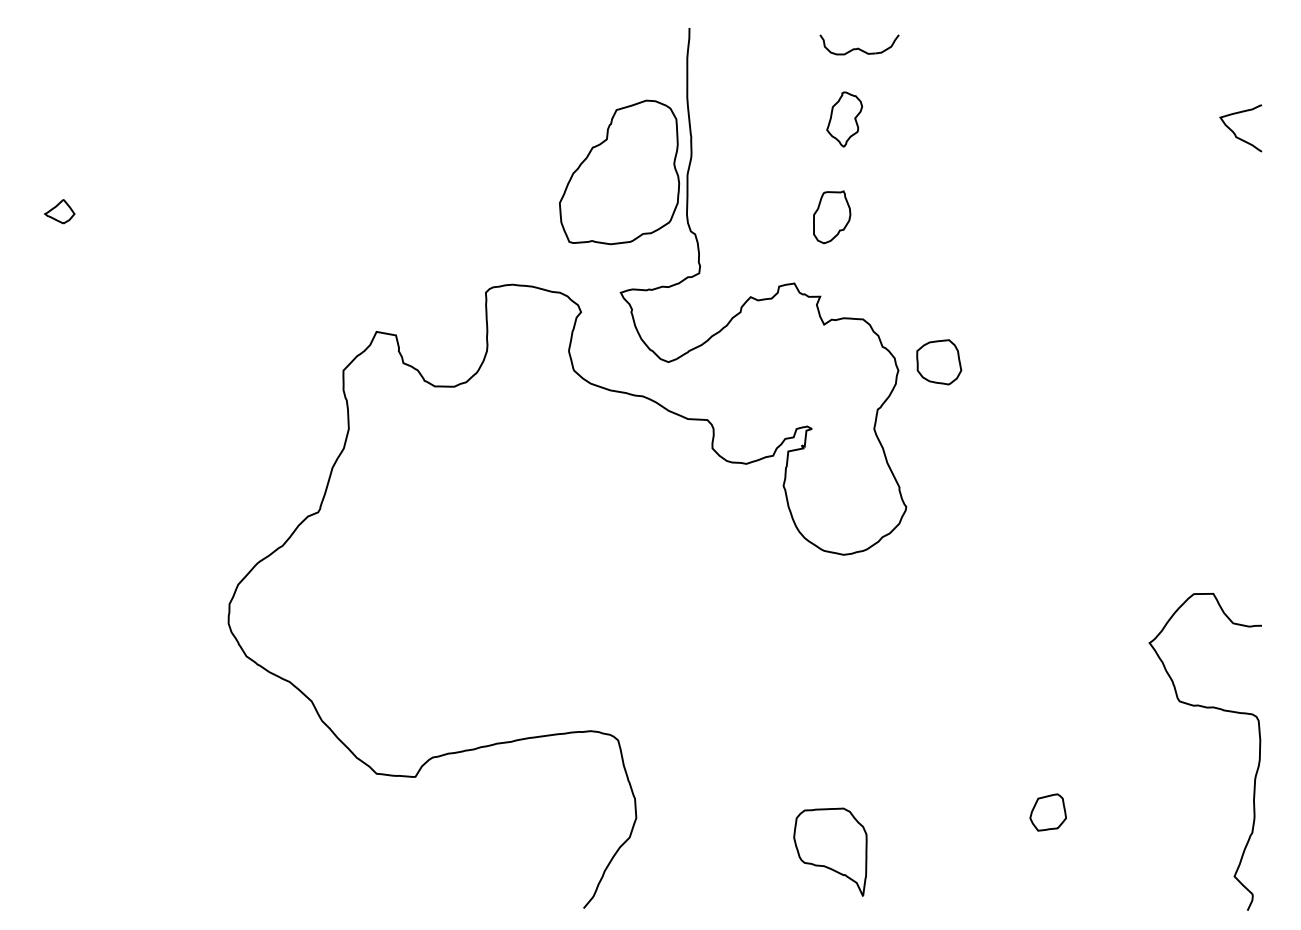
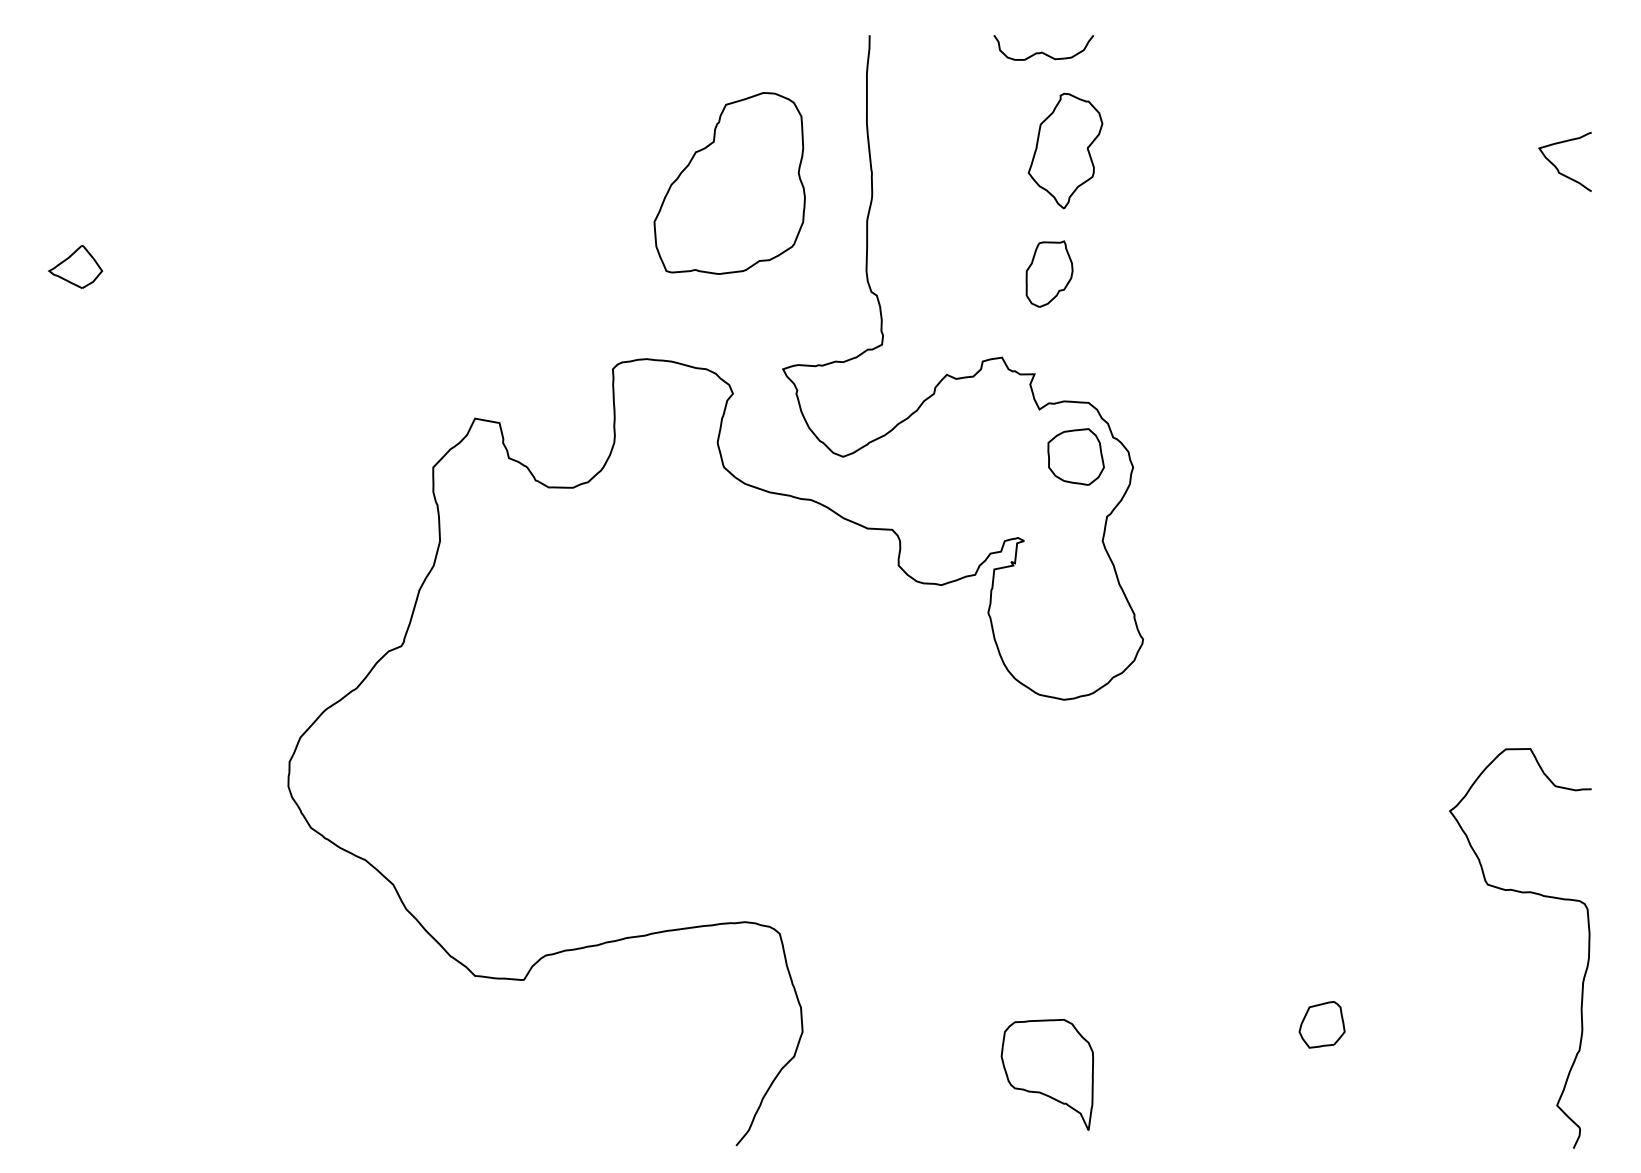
part: (859, 44) -> (1043, 47), moved
part: (844, 119) -> (1065, 150), size x1.67
part: (619, 172) -> (729, 183), moved
part: (59, 211) -> (75, 266), size x1.43
part: (939, 362) -> (1076, 457), moved

